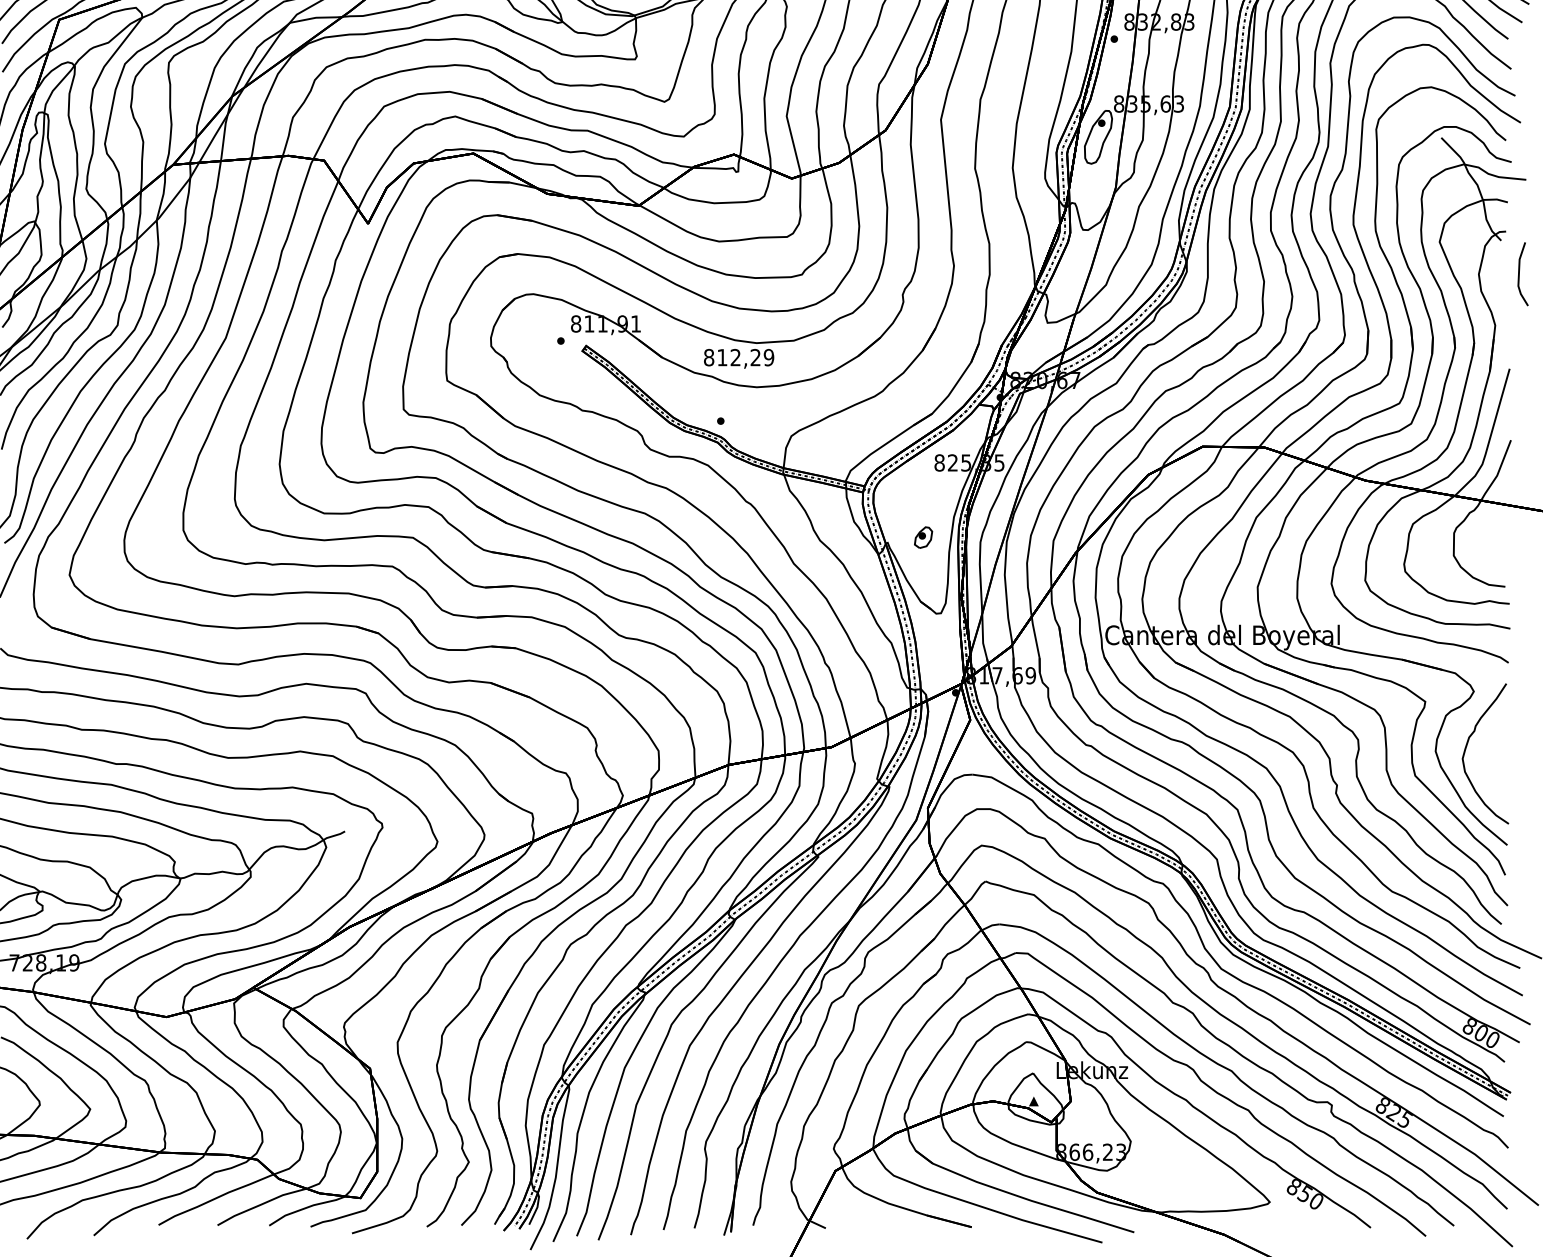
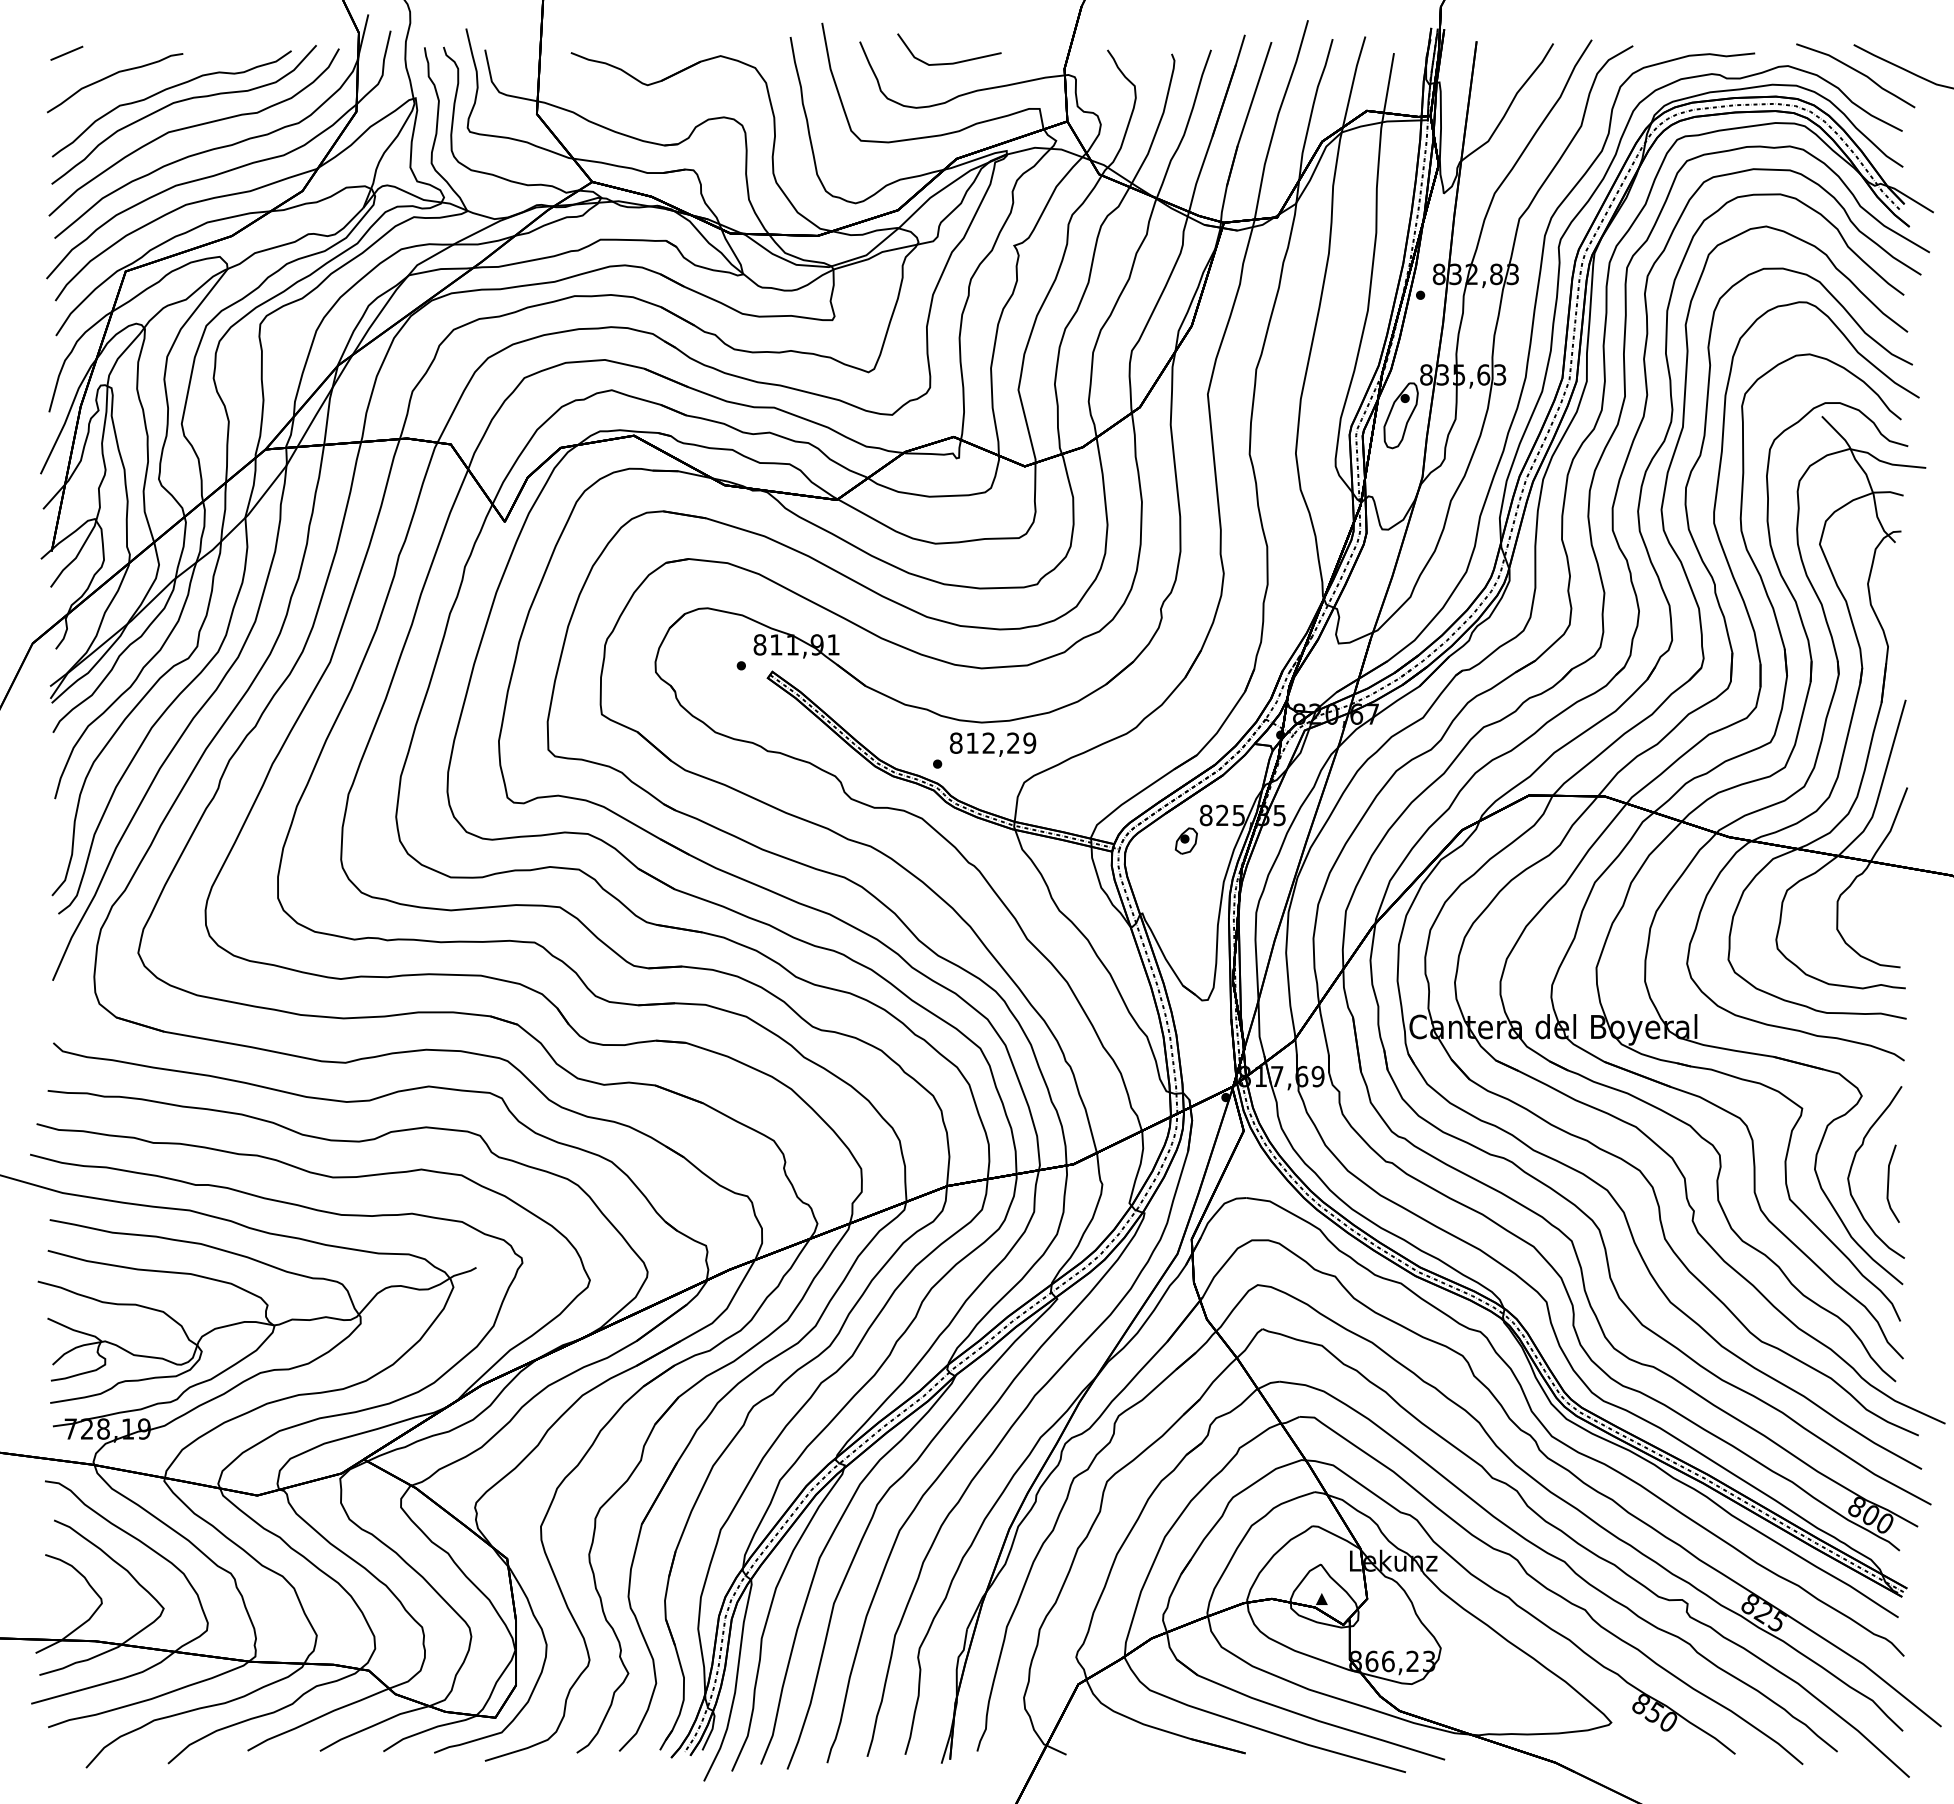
line: (1520, 273) -> (1889, 1183), moved
text: (738, 358) -> (992, 744), moved
part: (922, 537) -> (1185, 840), moved

